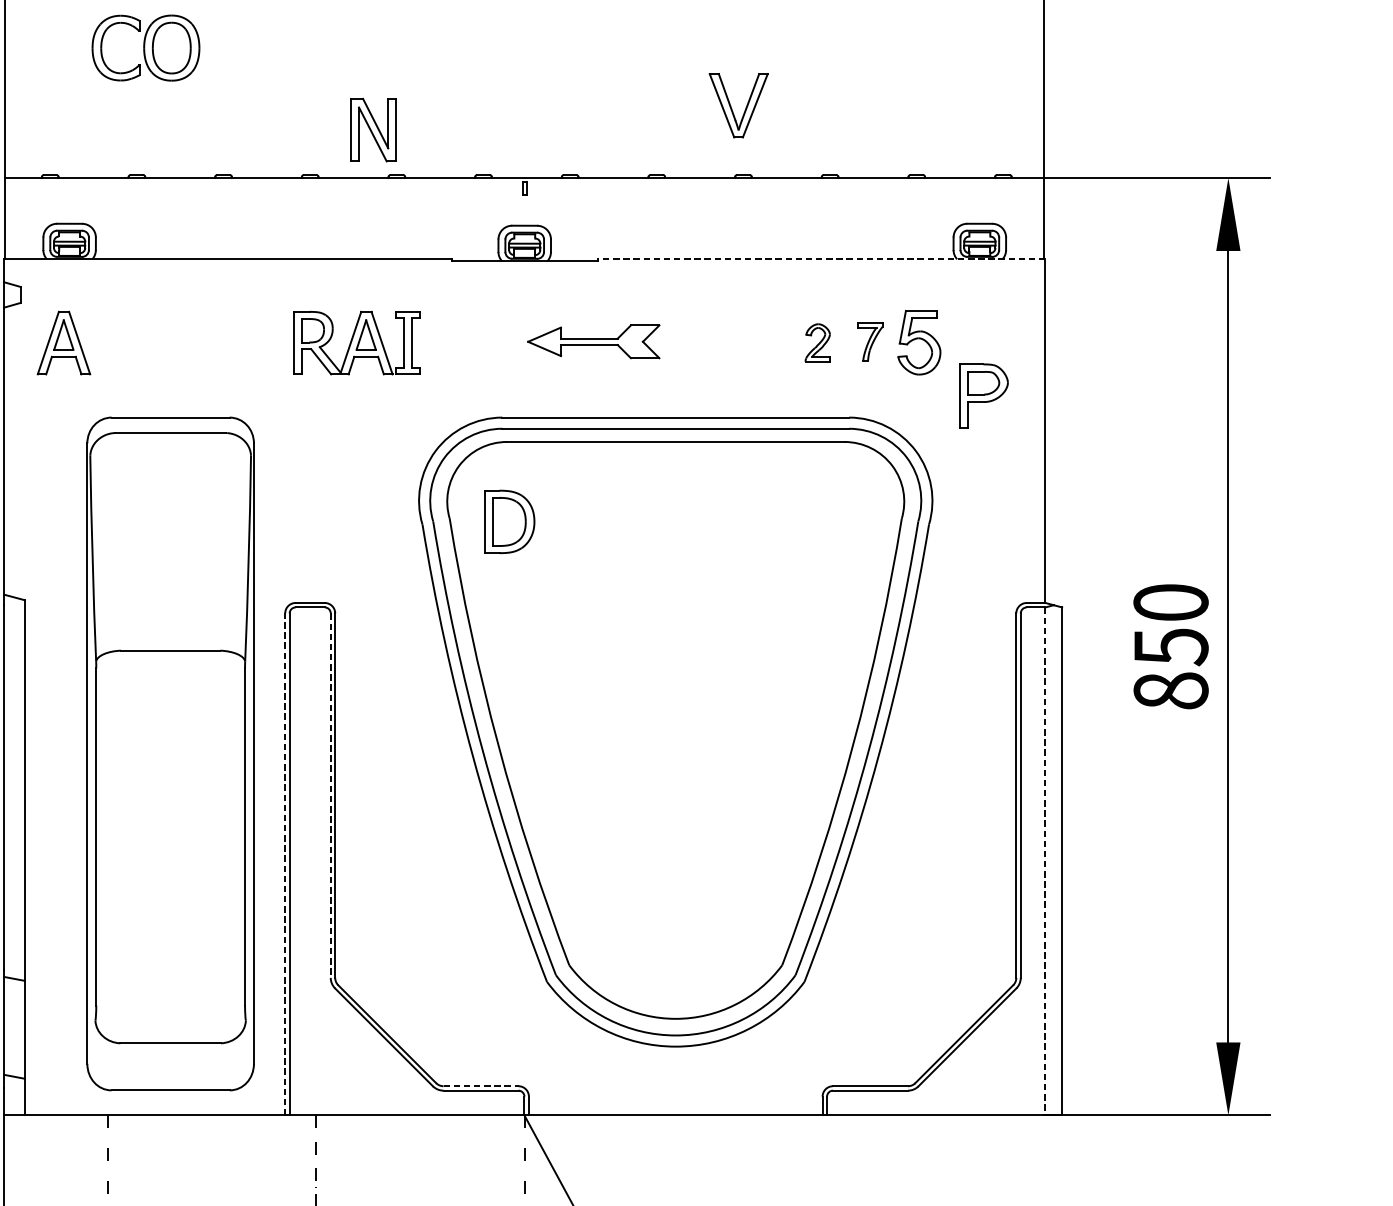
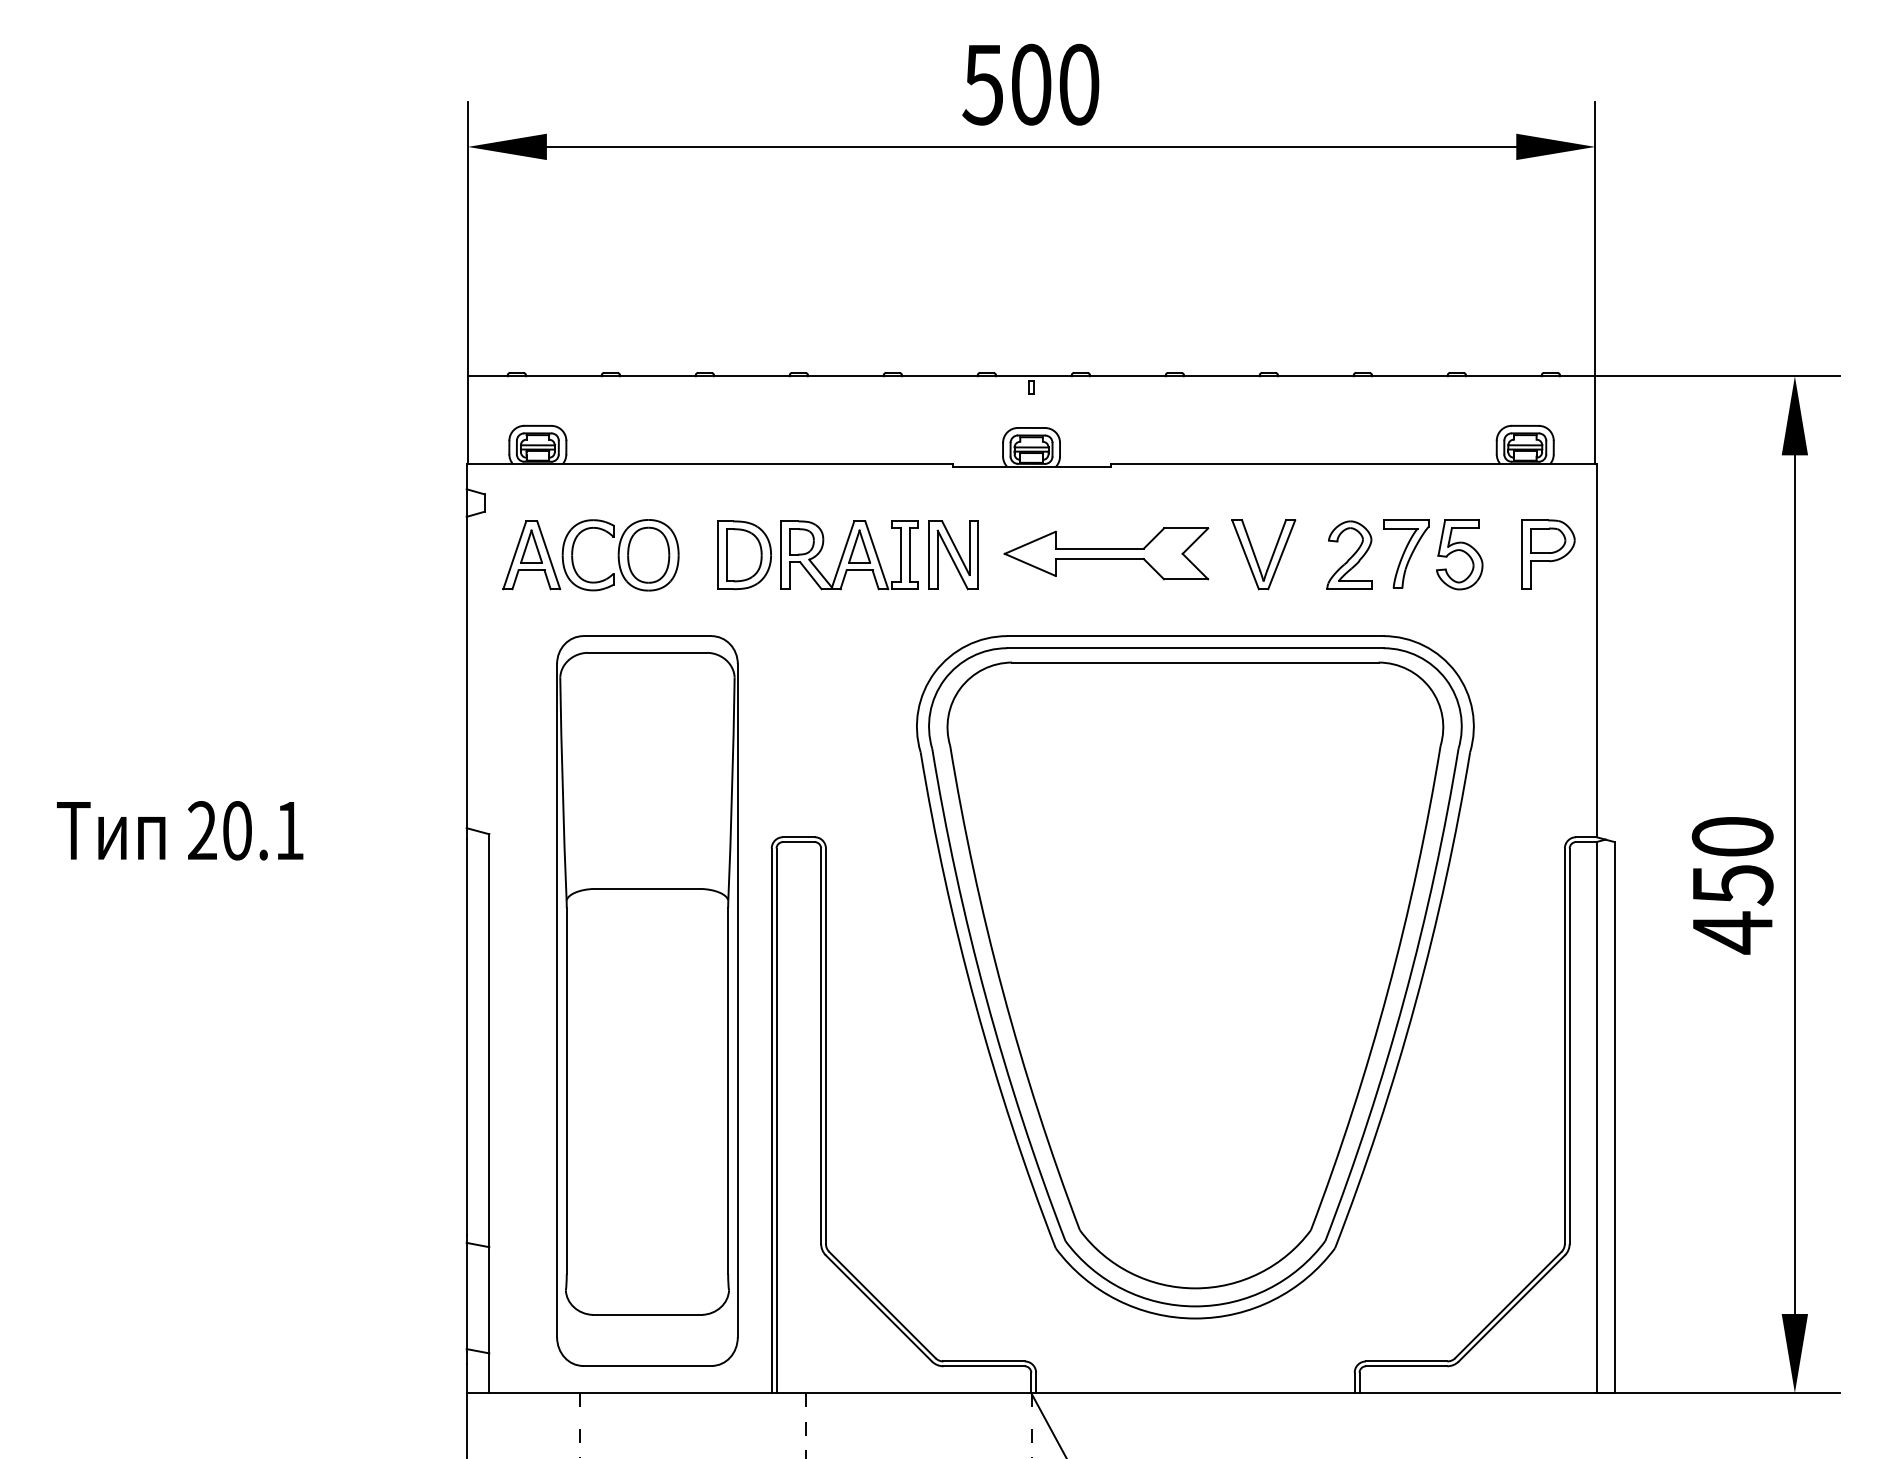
part: (145, 48) -> (620, 555), moved
part: (732, 108) -> (1256, 557), moved
part: (373, 130) -> (953, 555), moved
line: (821, 259) -> (1353, 464), dashed -> solid
part: (593, 341) -> (1106, 553), size x1.43
part: (870, 341) -> (1406, 553), size x1.67
part: (817, 342) -> (1349, 554), size x1.67
part: (983, 395) -> (1548, 554), moved
part: (509, 522) -> (744, 555), moved
text: (1170, 690) -> (1732, 932), 850 -> 450
line: (331, 795) -> (821, 1046), dashed -> solid
line: (1045, 861) -> (1596, 1117), dashed -> solid
line: (285, 864) -> (771, 1120), dashed -> solid
line: (481, 1086) -> (984, 1361), dashed -> solid

